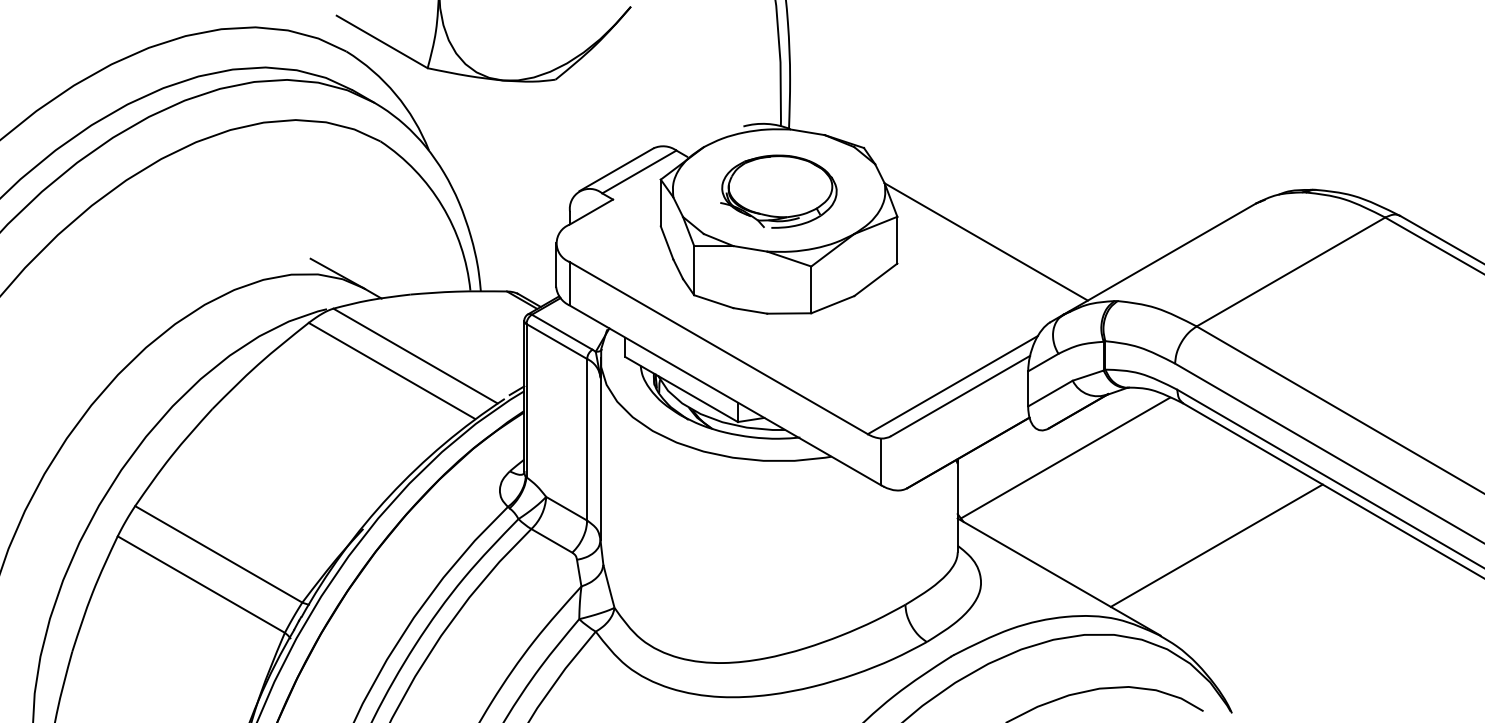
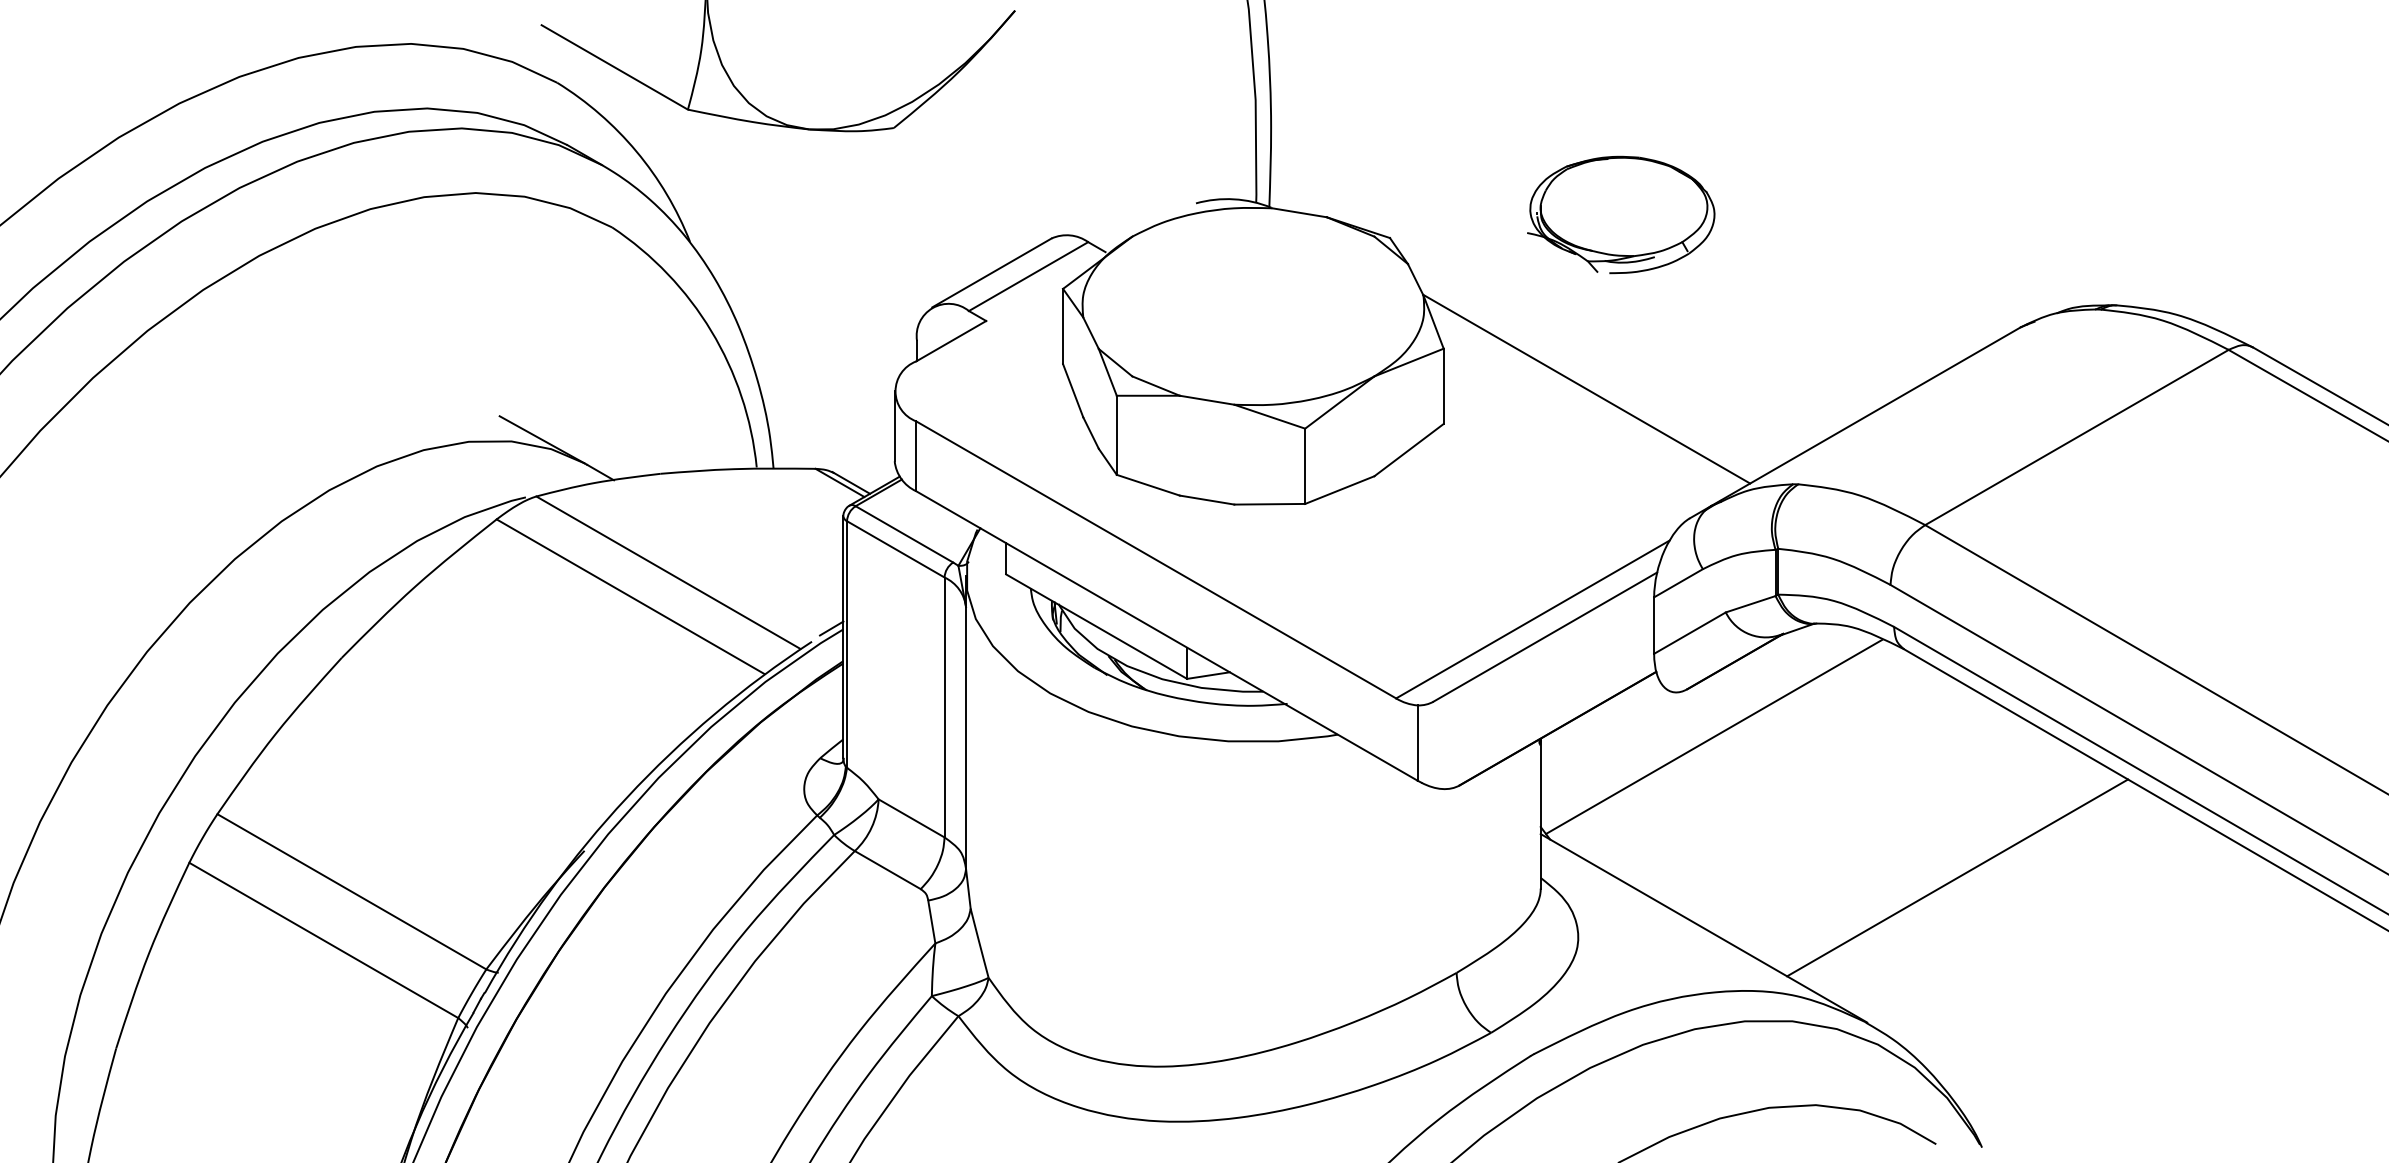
part: (778, 191) -> (1620, 214), moved

